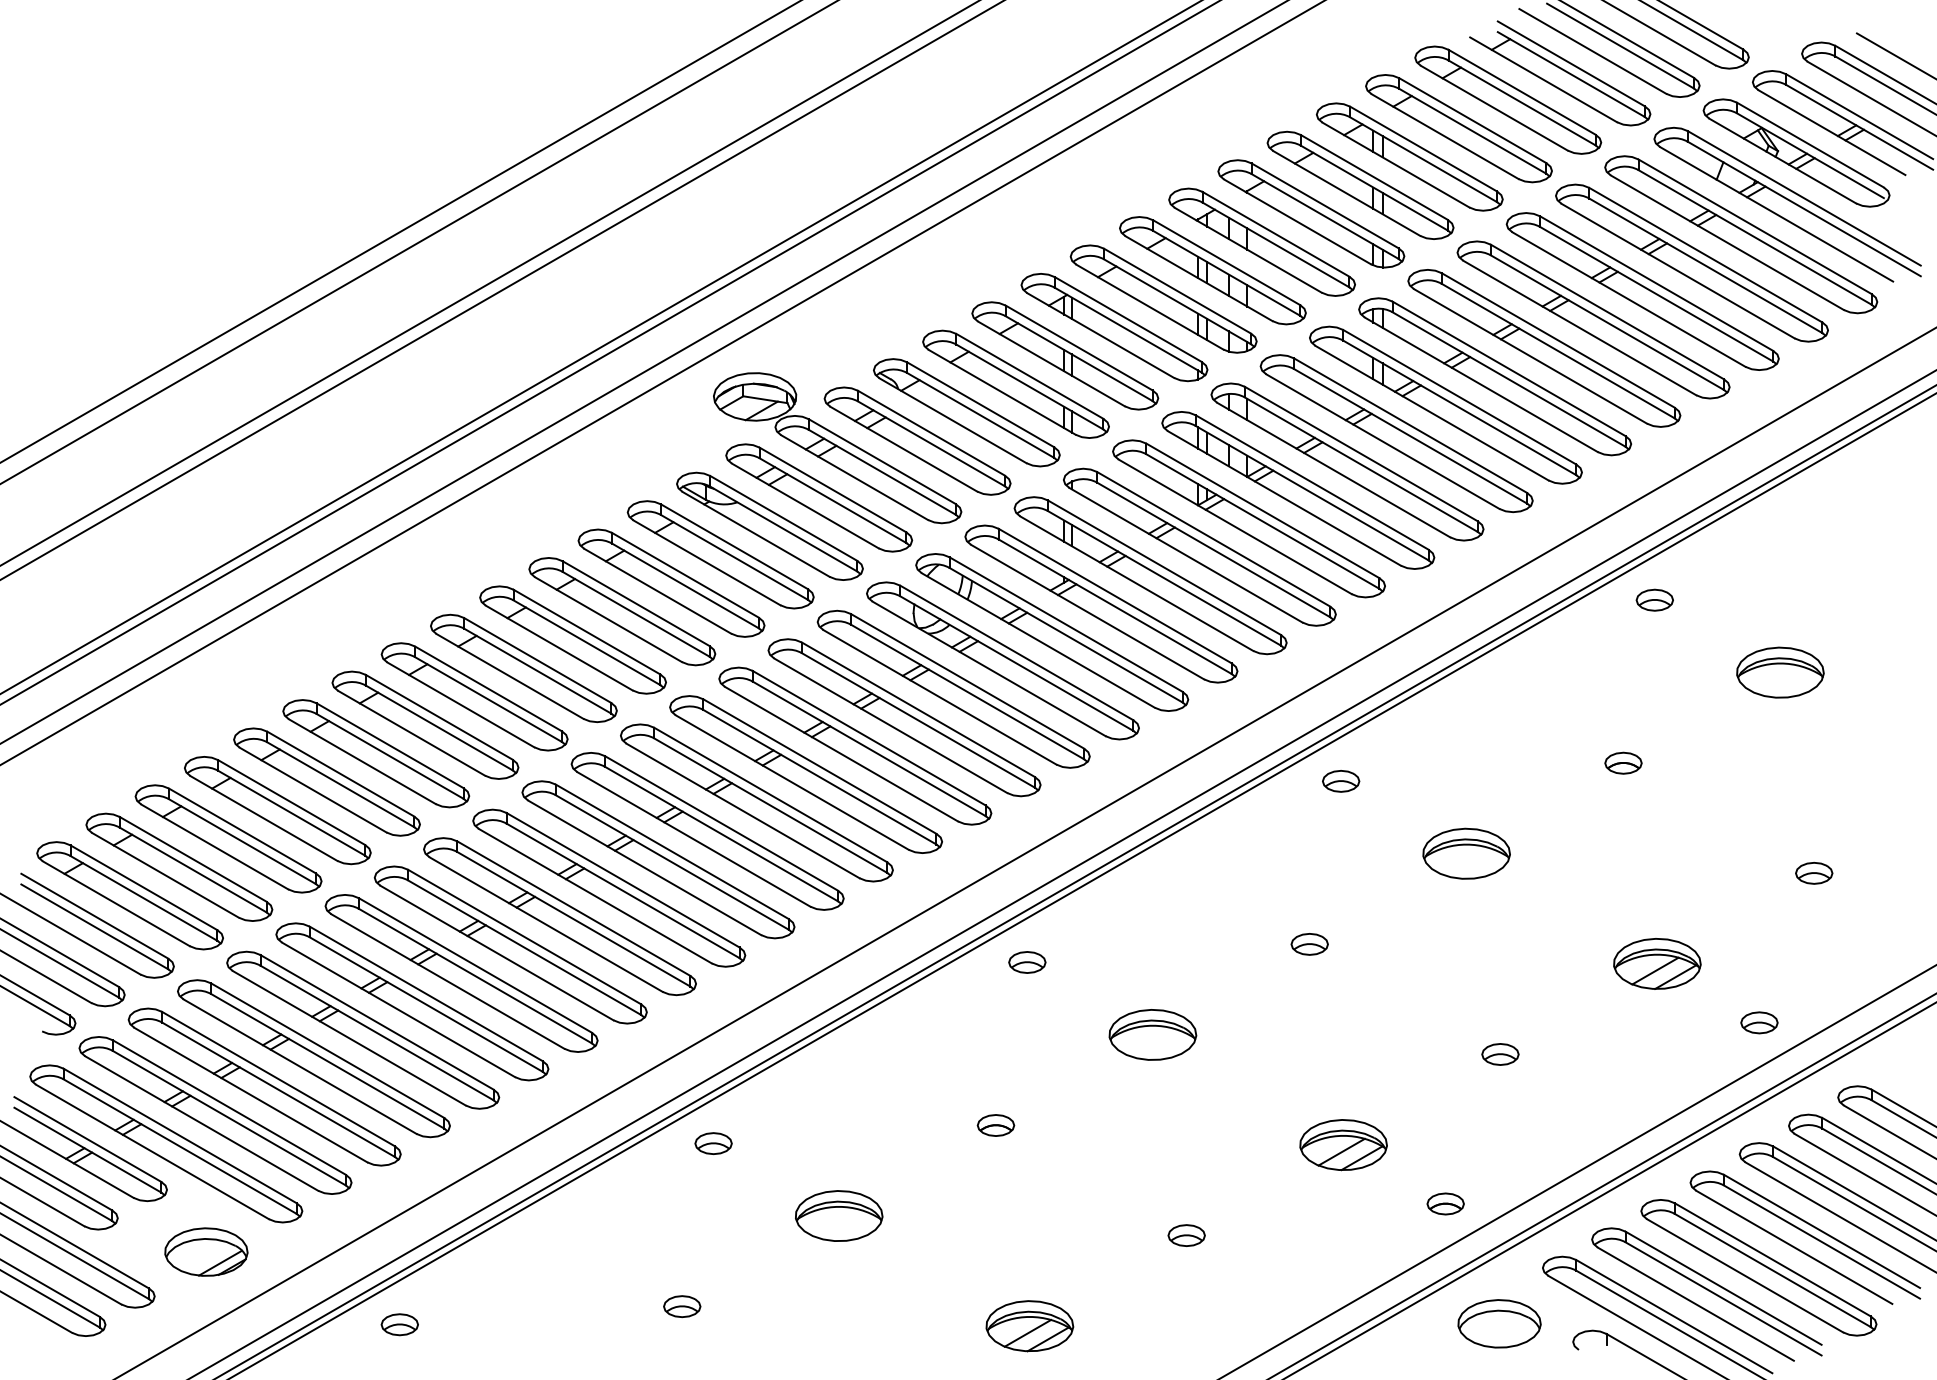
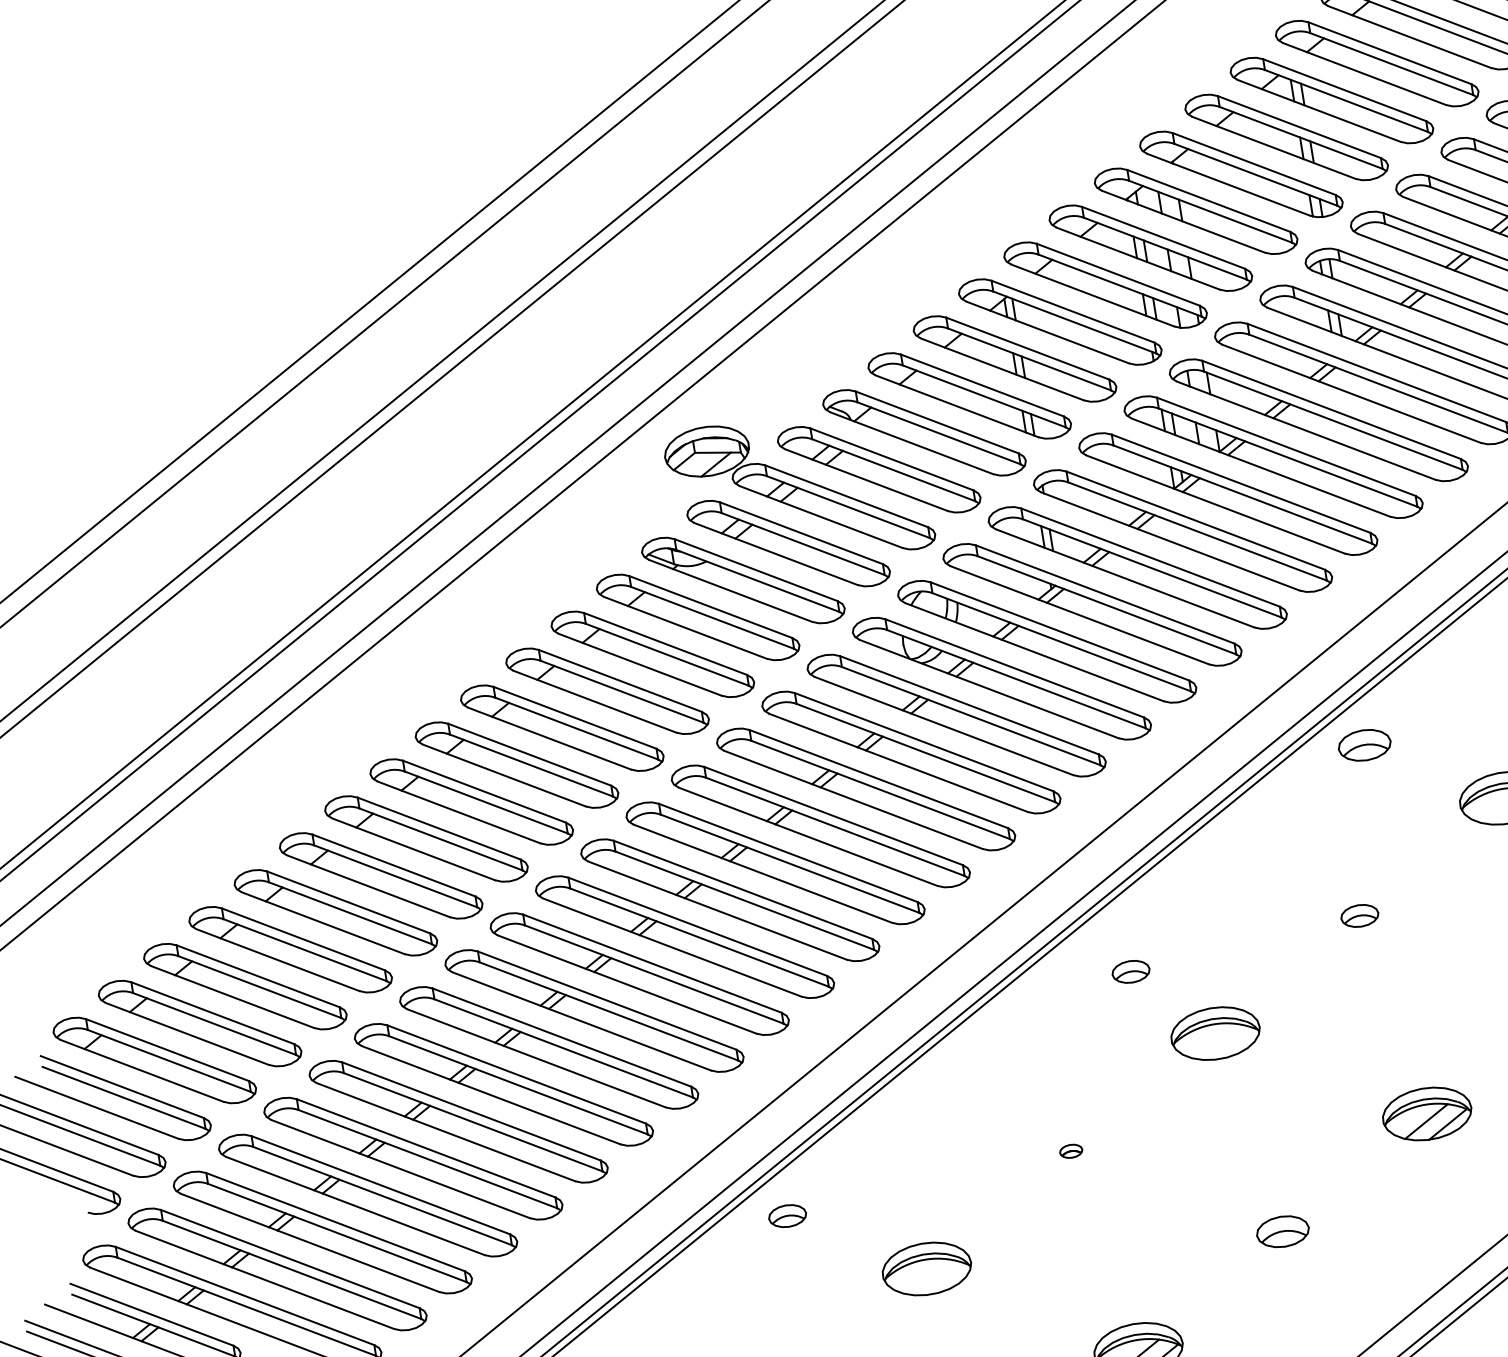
part: (1341, 781) -> (1365, 745), size x1.4
part: (1027, 962) -> (1131, 971), moved
part: (995, 1125) -> (1070, 1151), size x0.6
part: (1186, 1235) -> (1282, 1231), size x1.4

